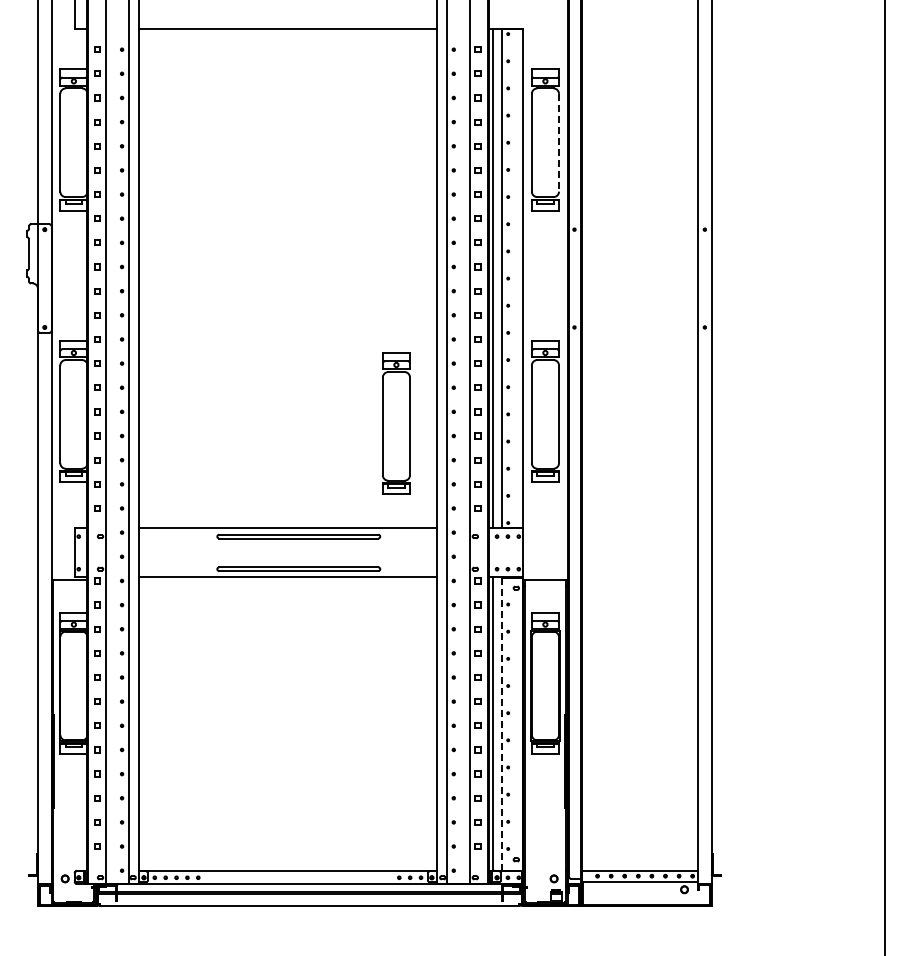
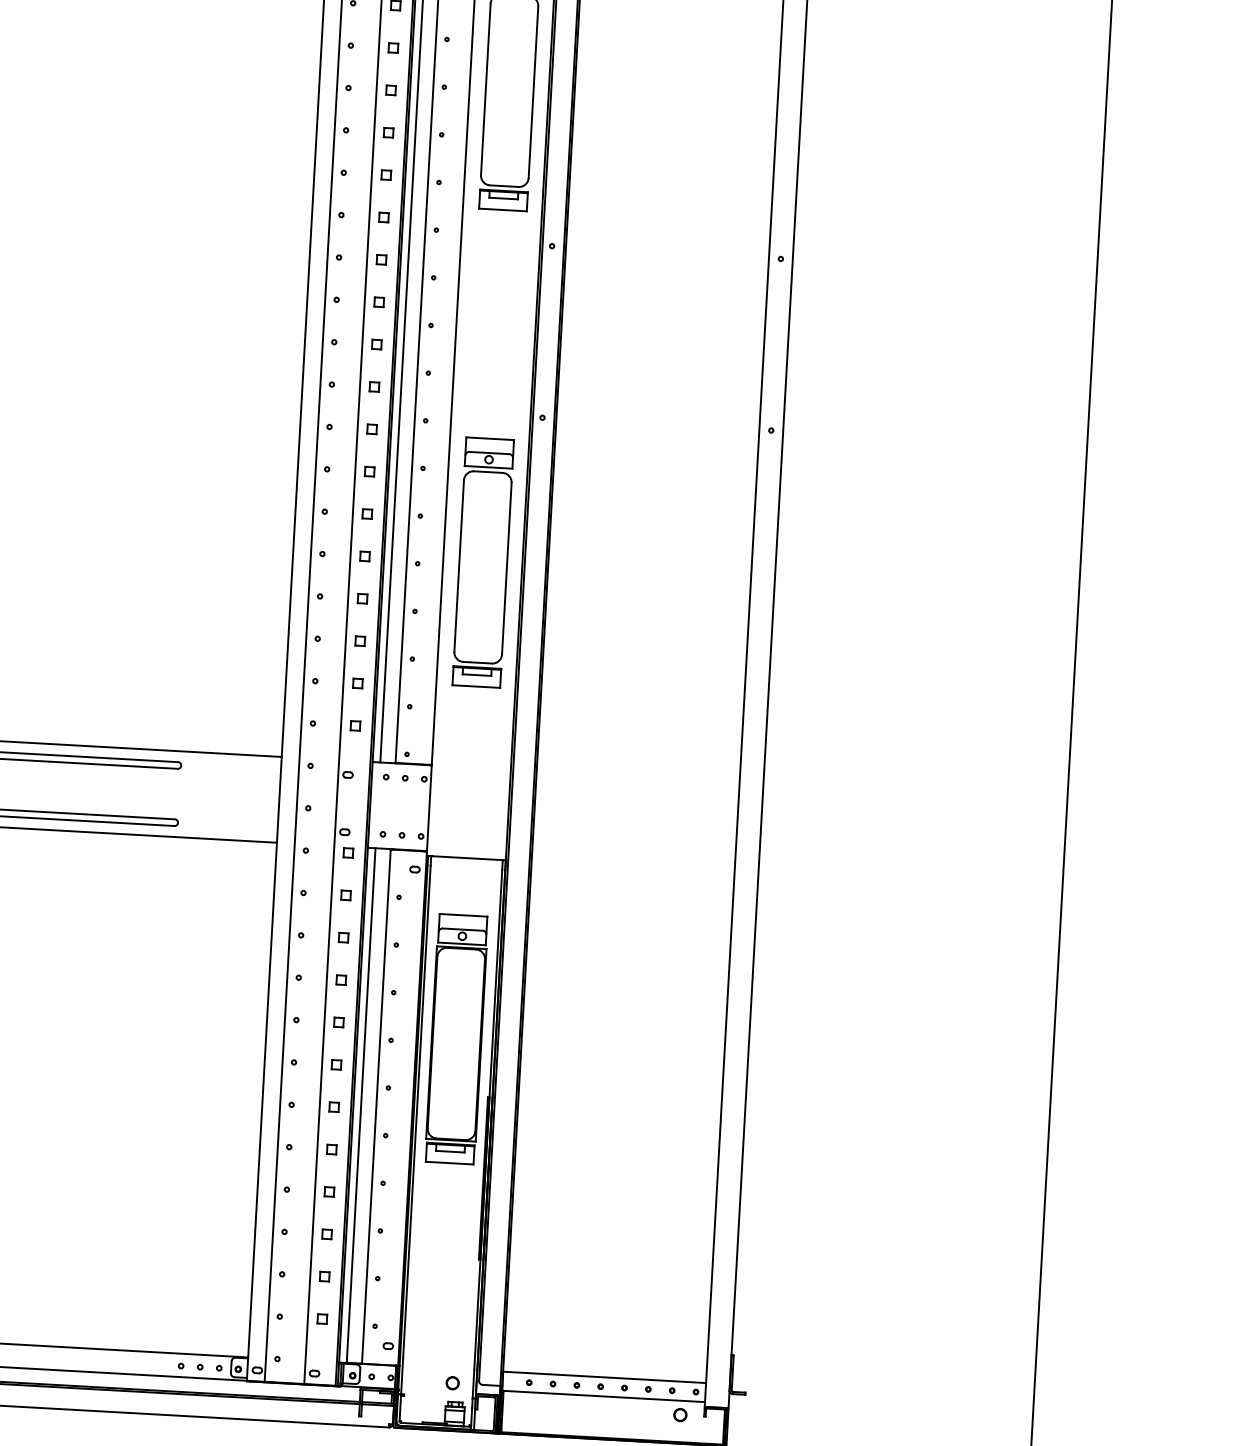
line: (559, 142) -> (534, 91), dashed -> solid
part: (396, 423) -> (220, 568), removed
line: (501, 724) -> (375, 1107), dashed -> solid

